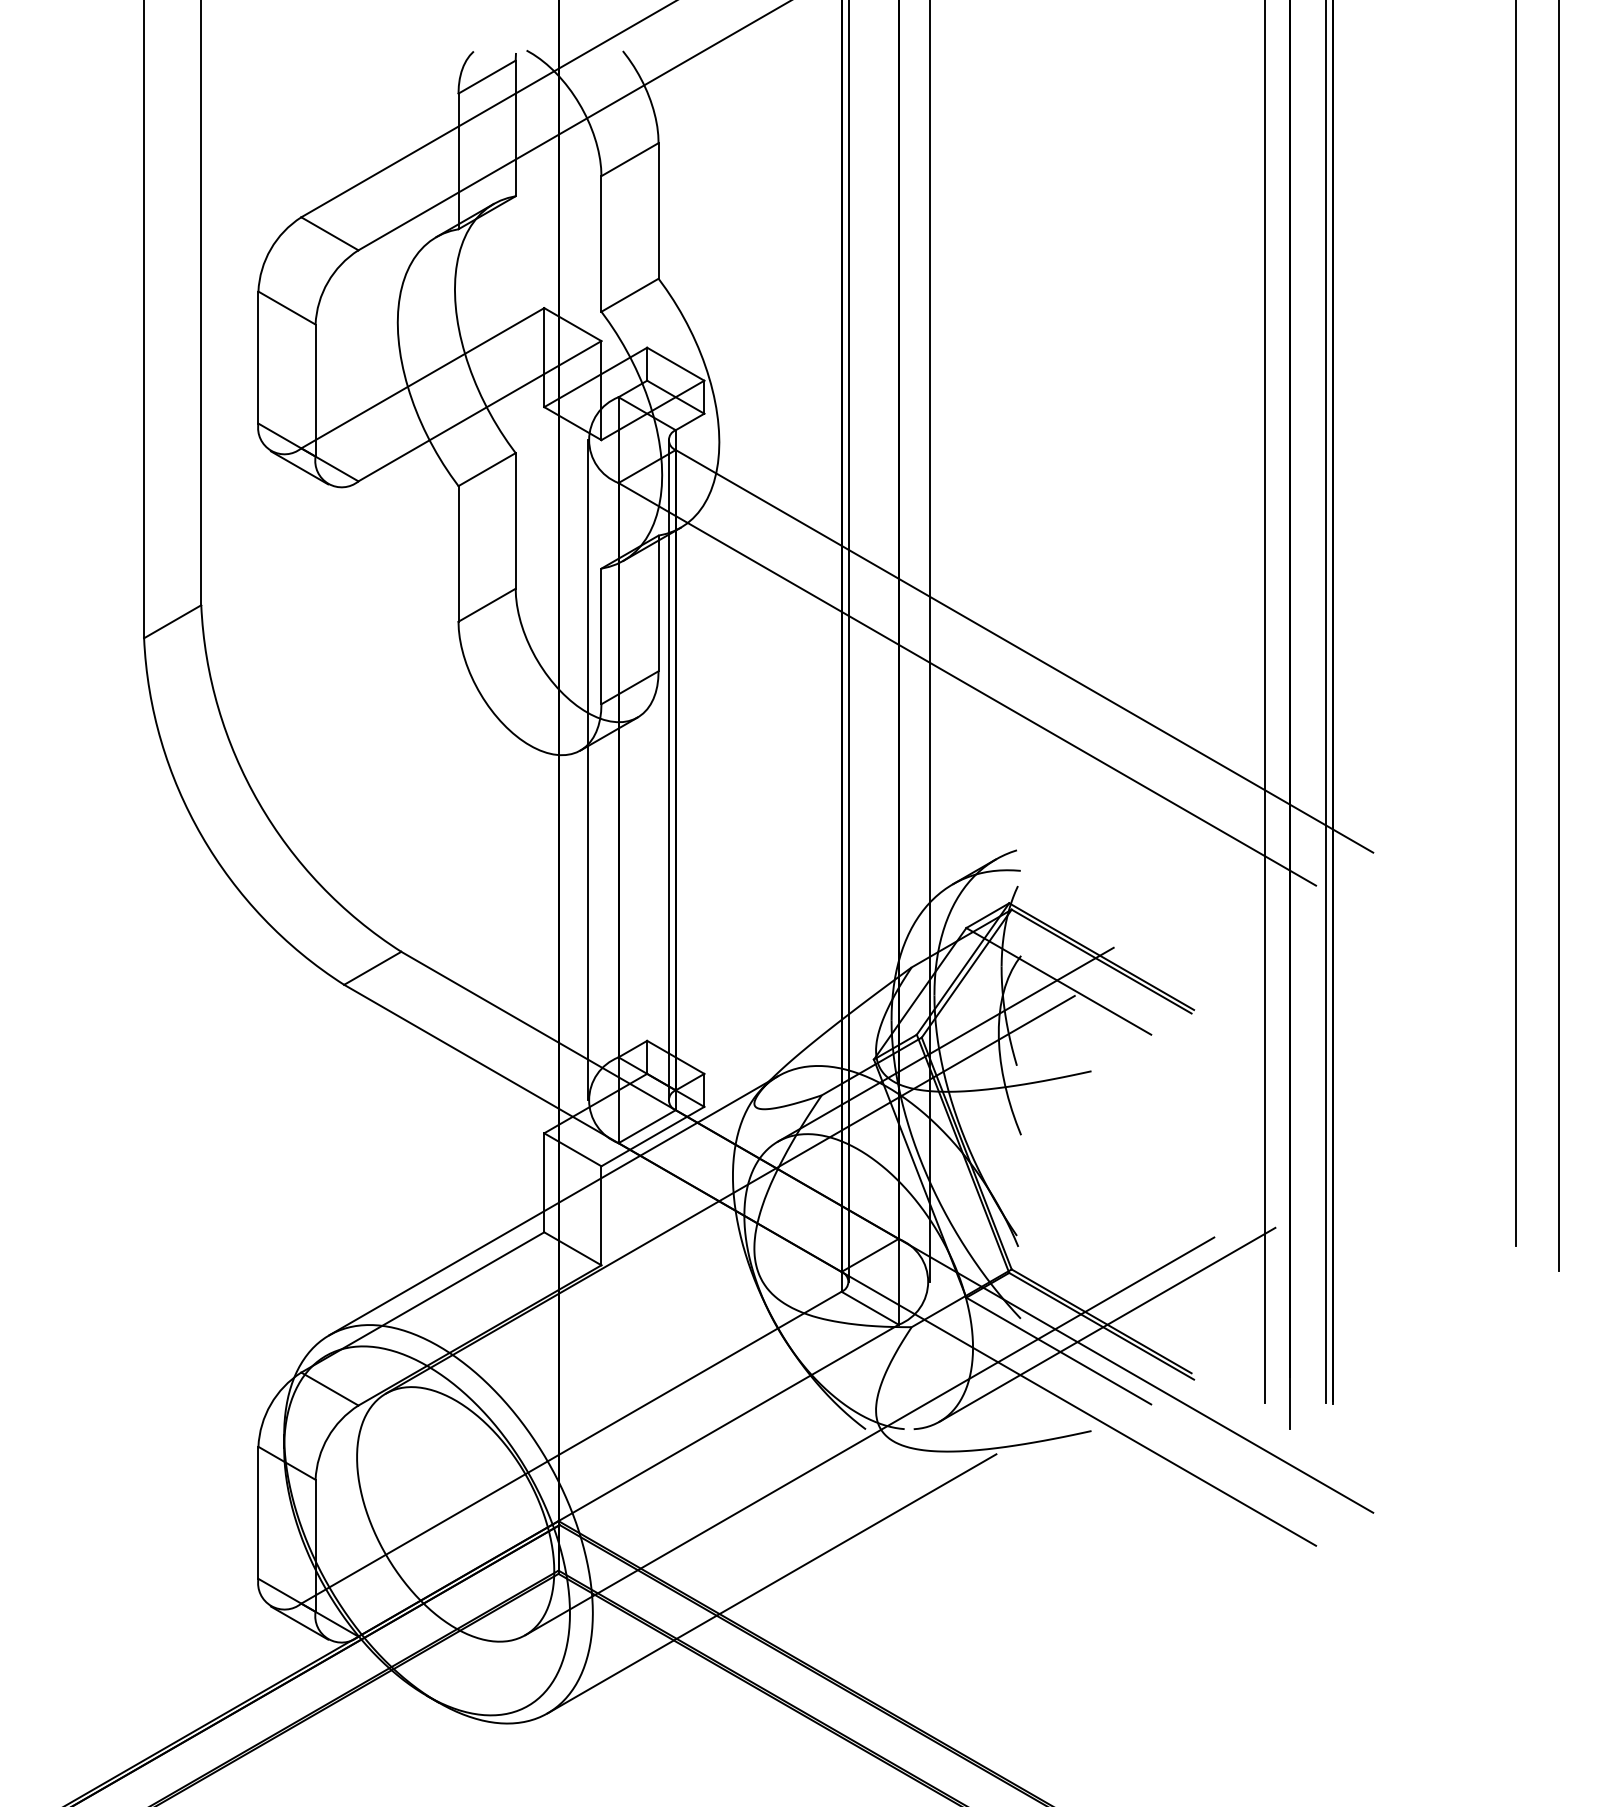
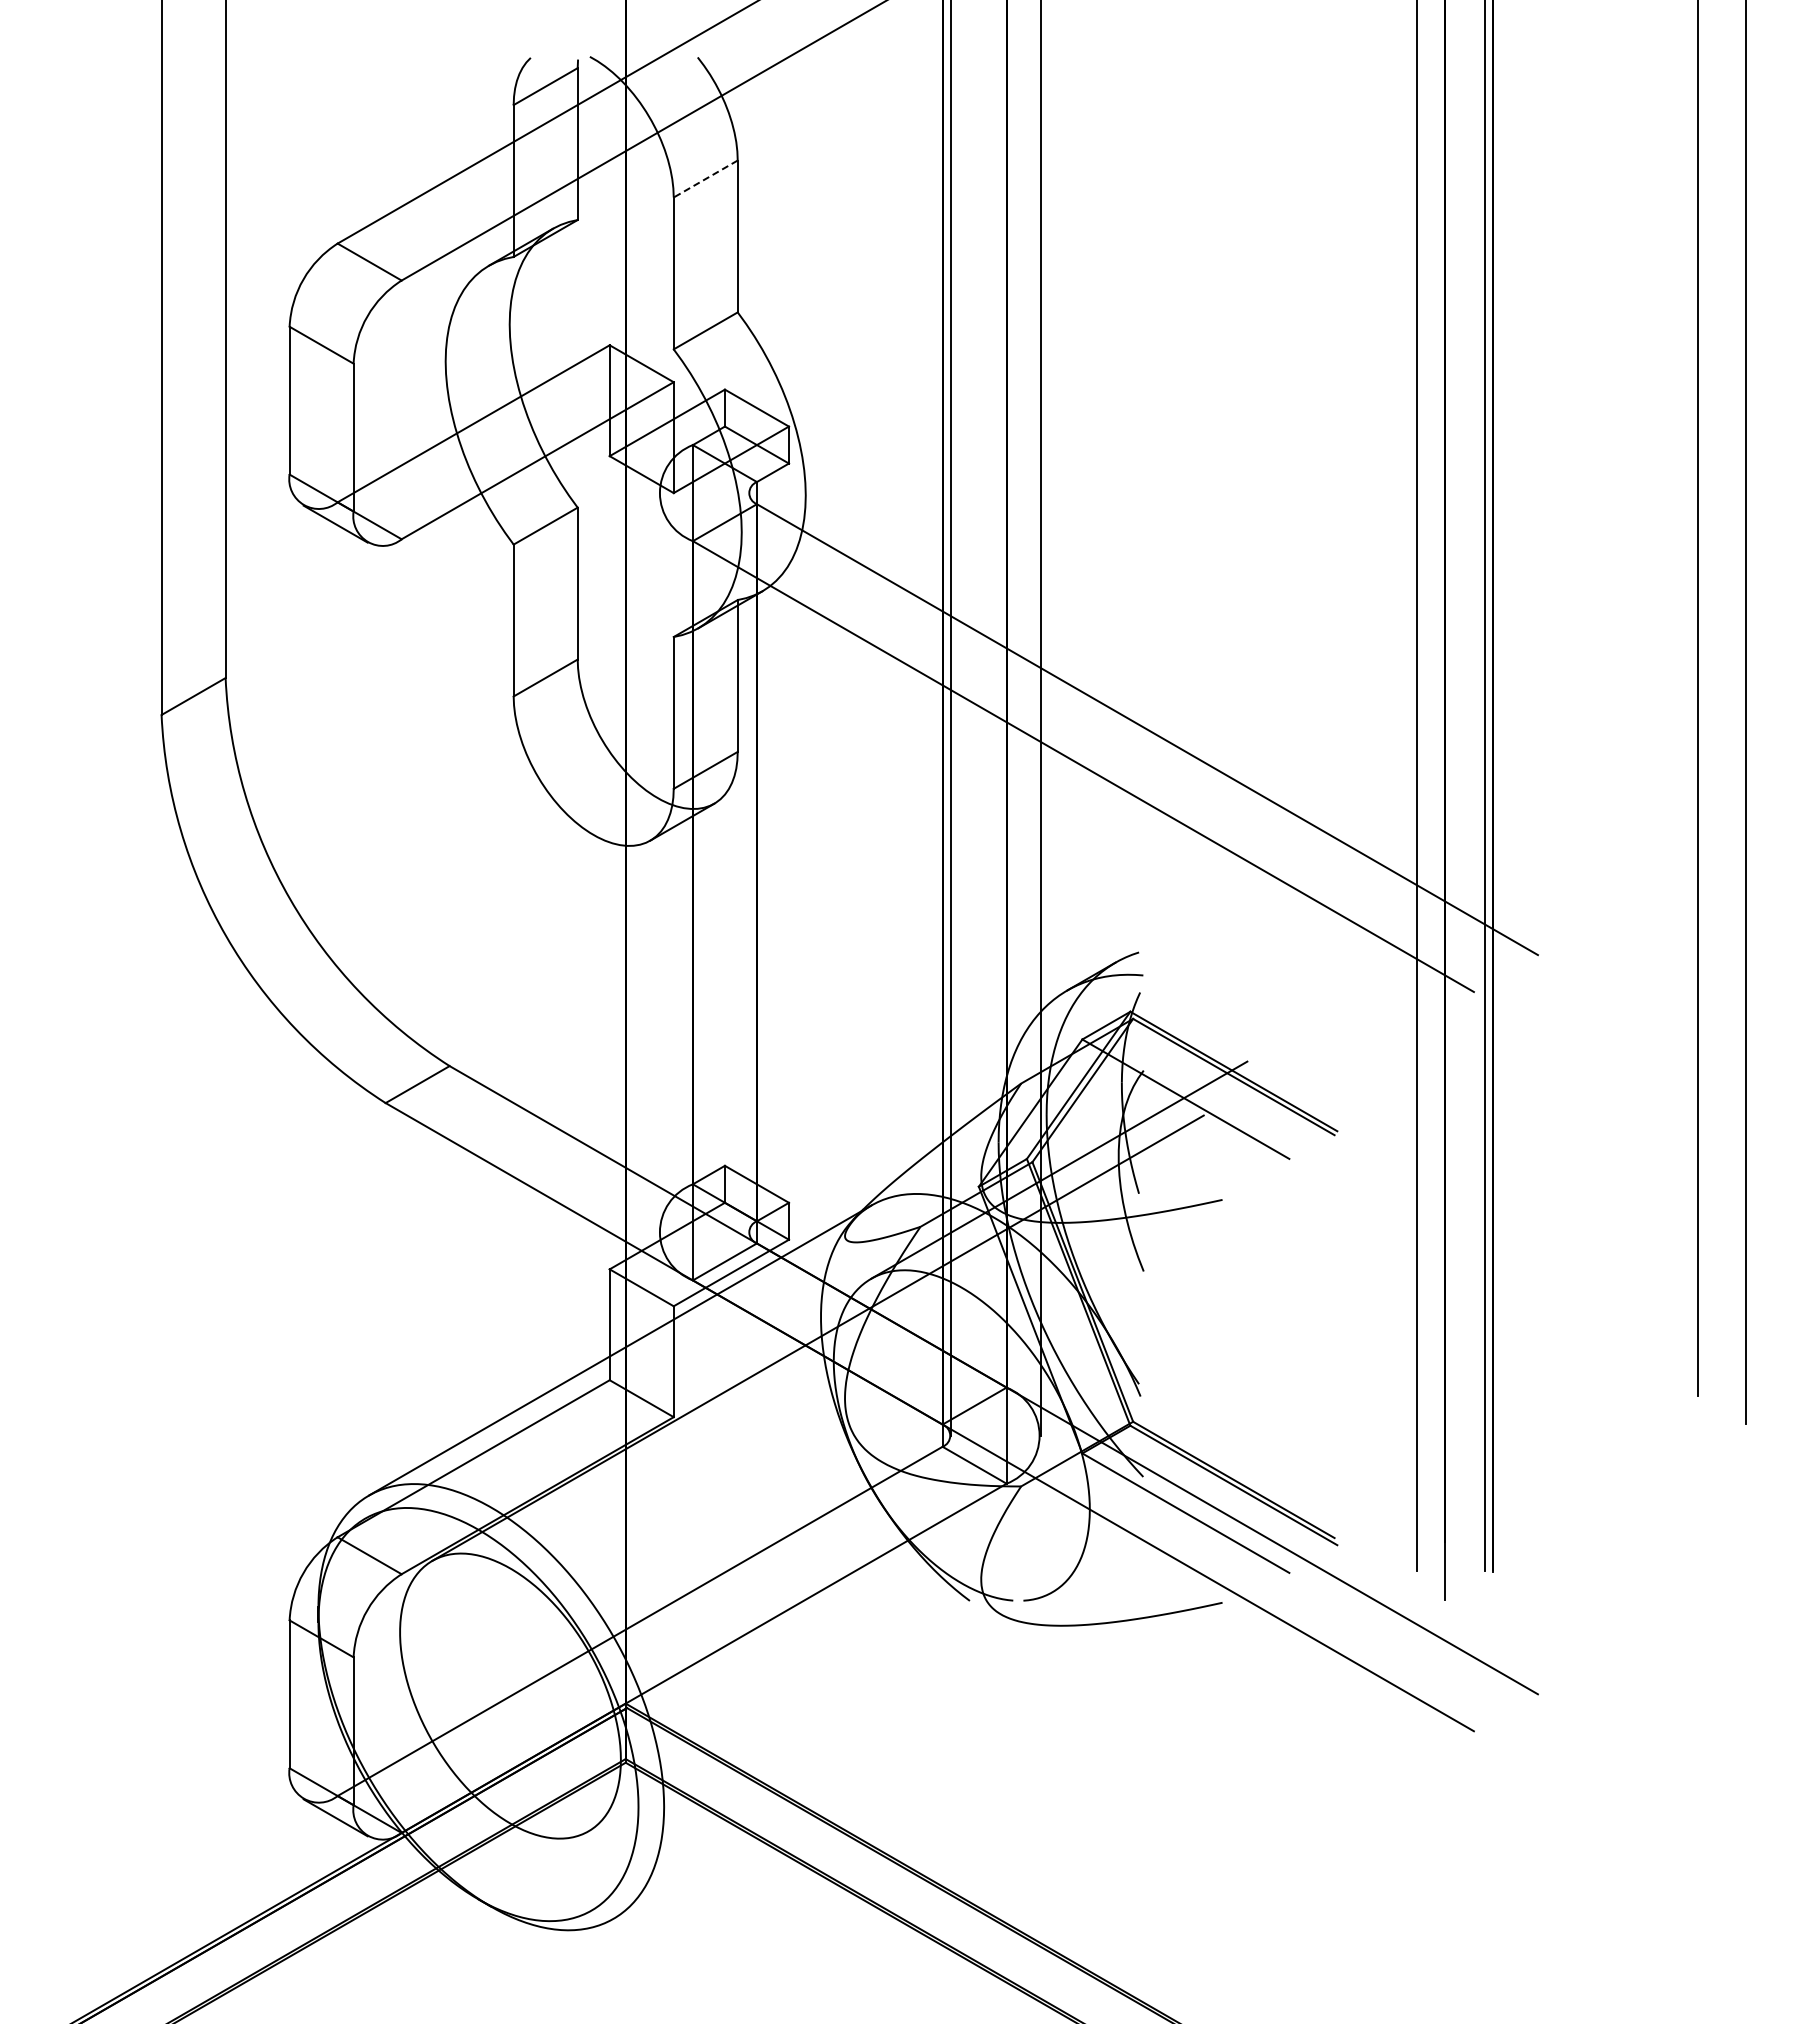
line: (629, 160) -> (705, 179), solid -> dashed
line: (587, 769) -> (658, 862), removed
line: (669, 769) -> (749, 862), removed
line: (1107, 1324) -> (1240, 1483), removed
line: (869, 1436) -> (973, 1608), removed
line: (771, 1583) -> (864, 1773), removed

